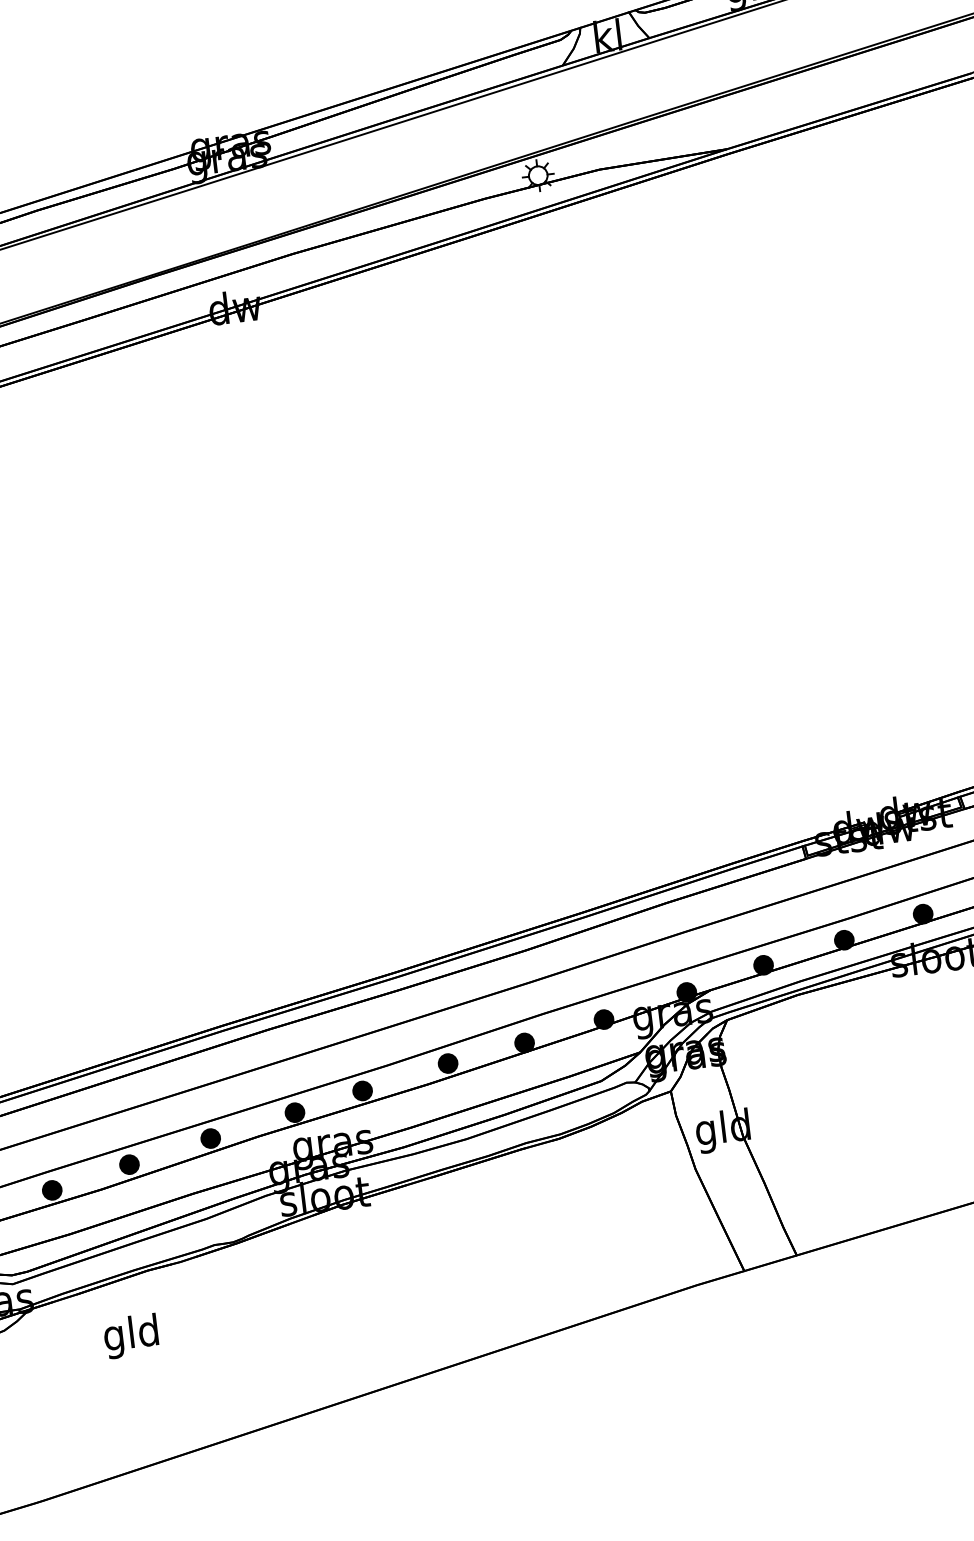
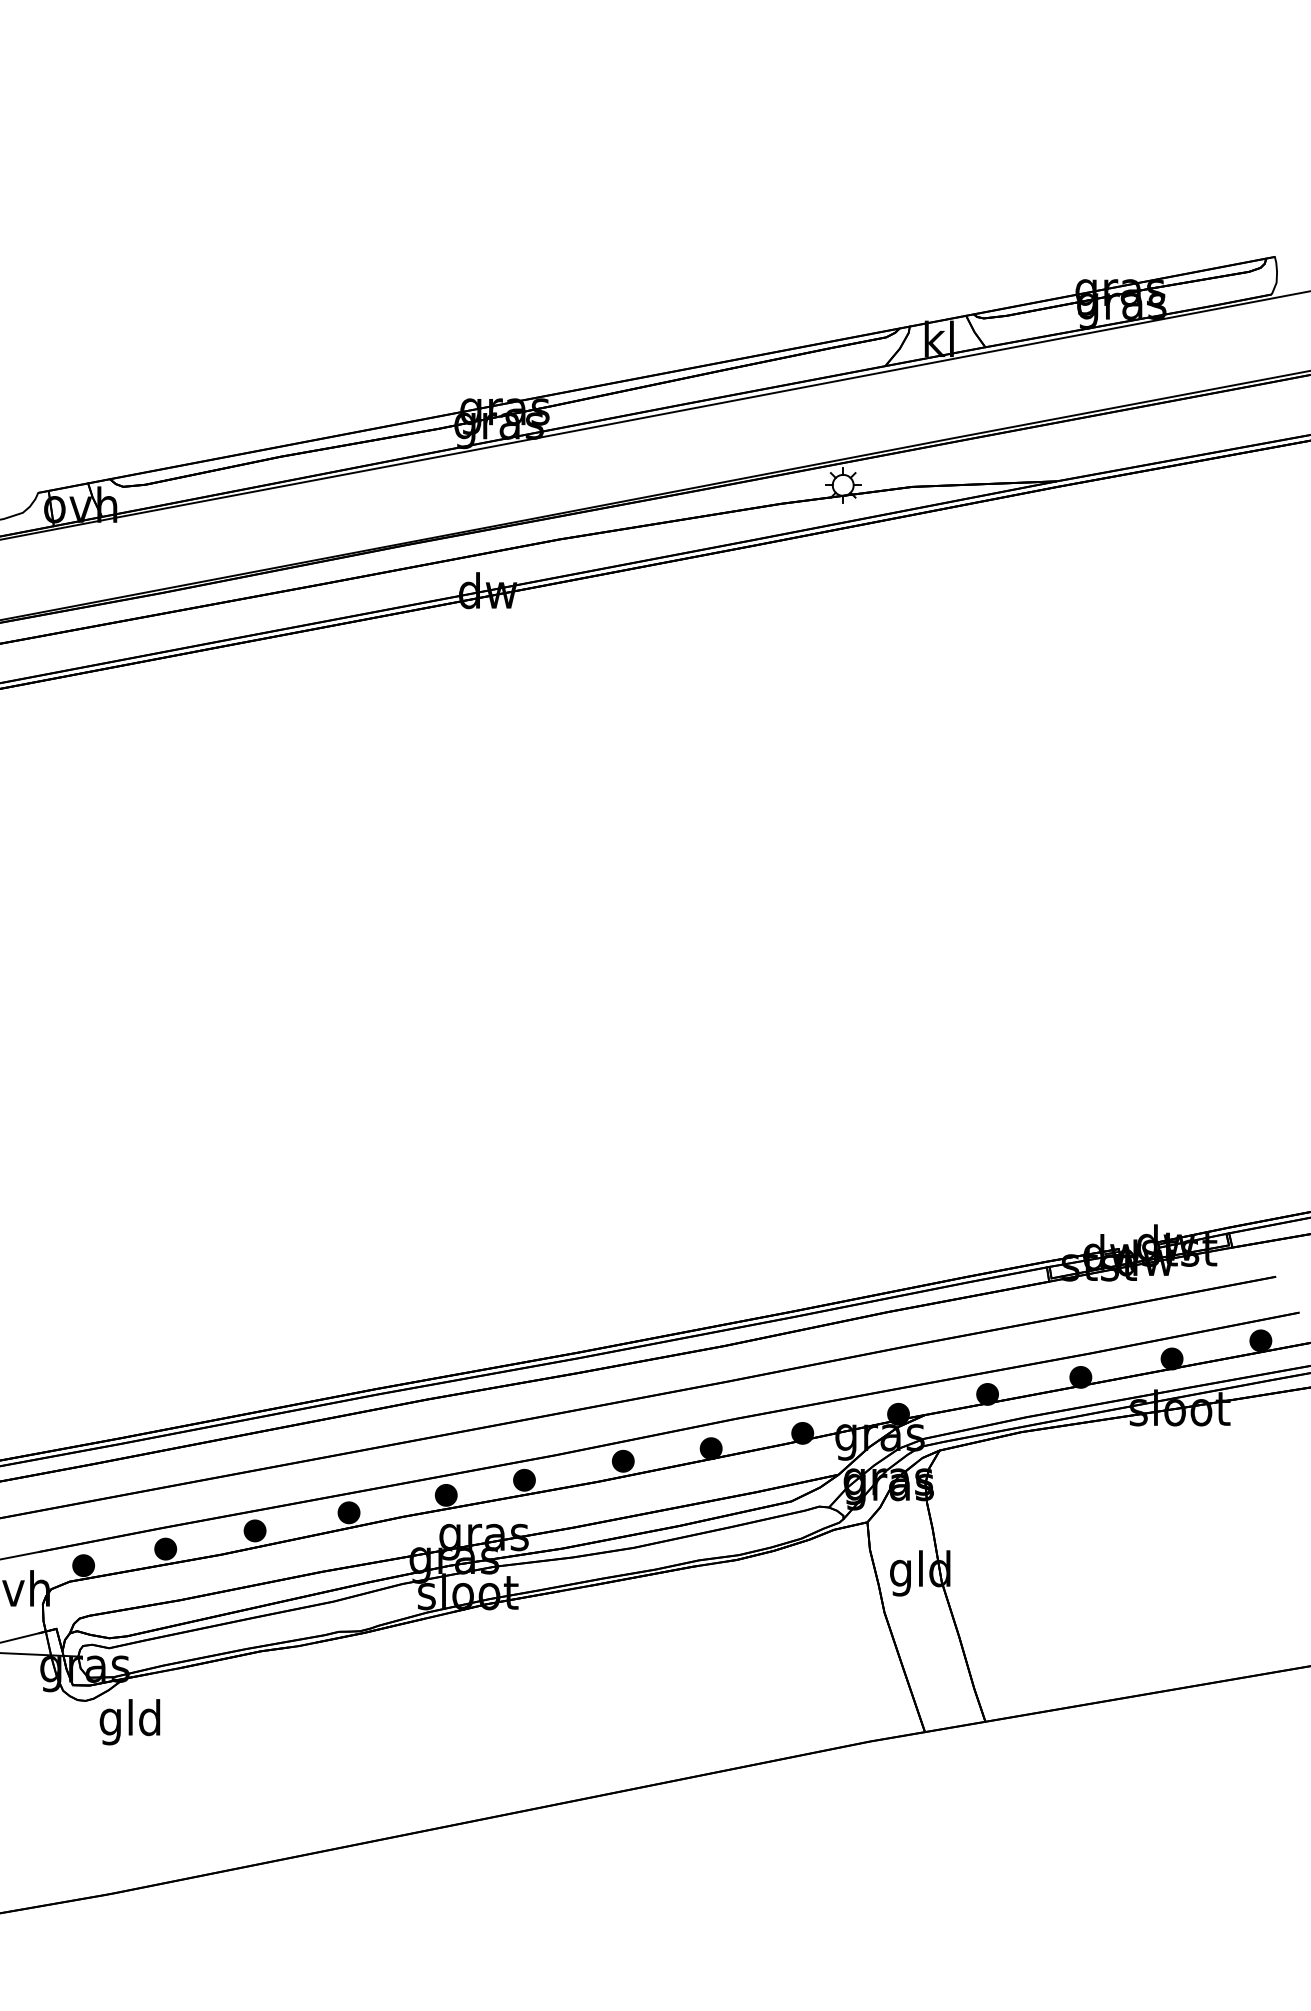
text: (130, 1336) -> (129, 1722), moved

